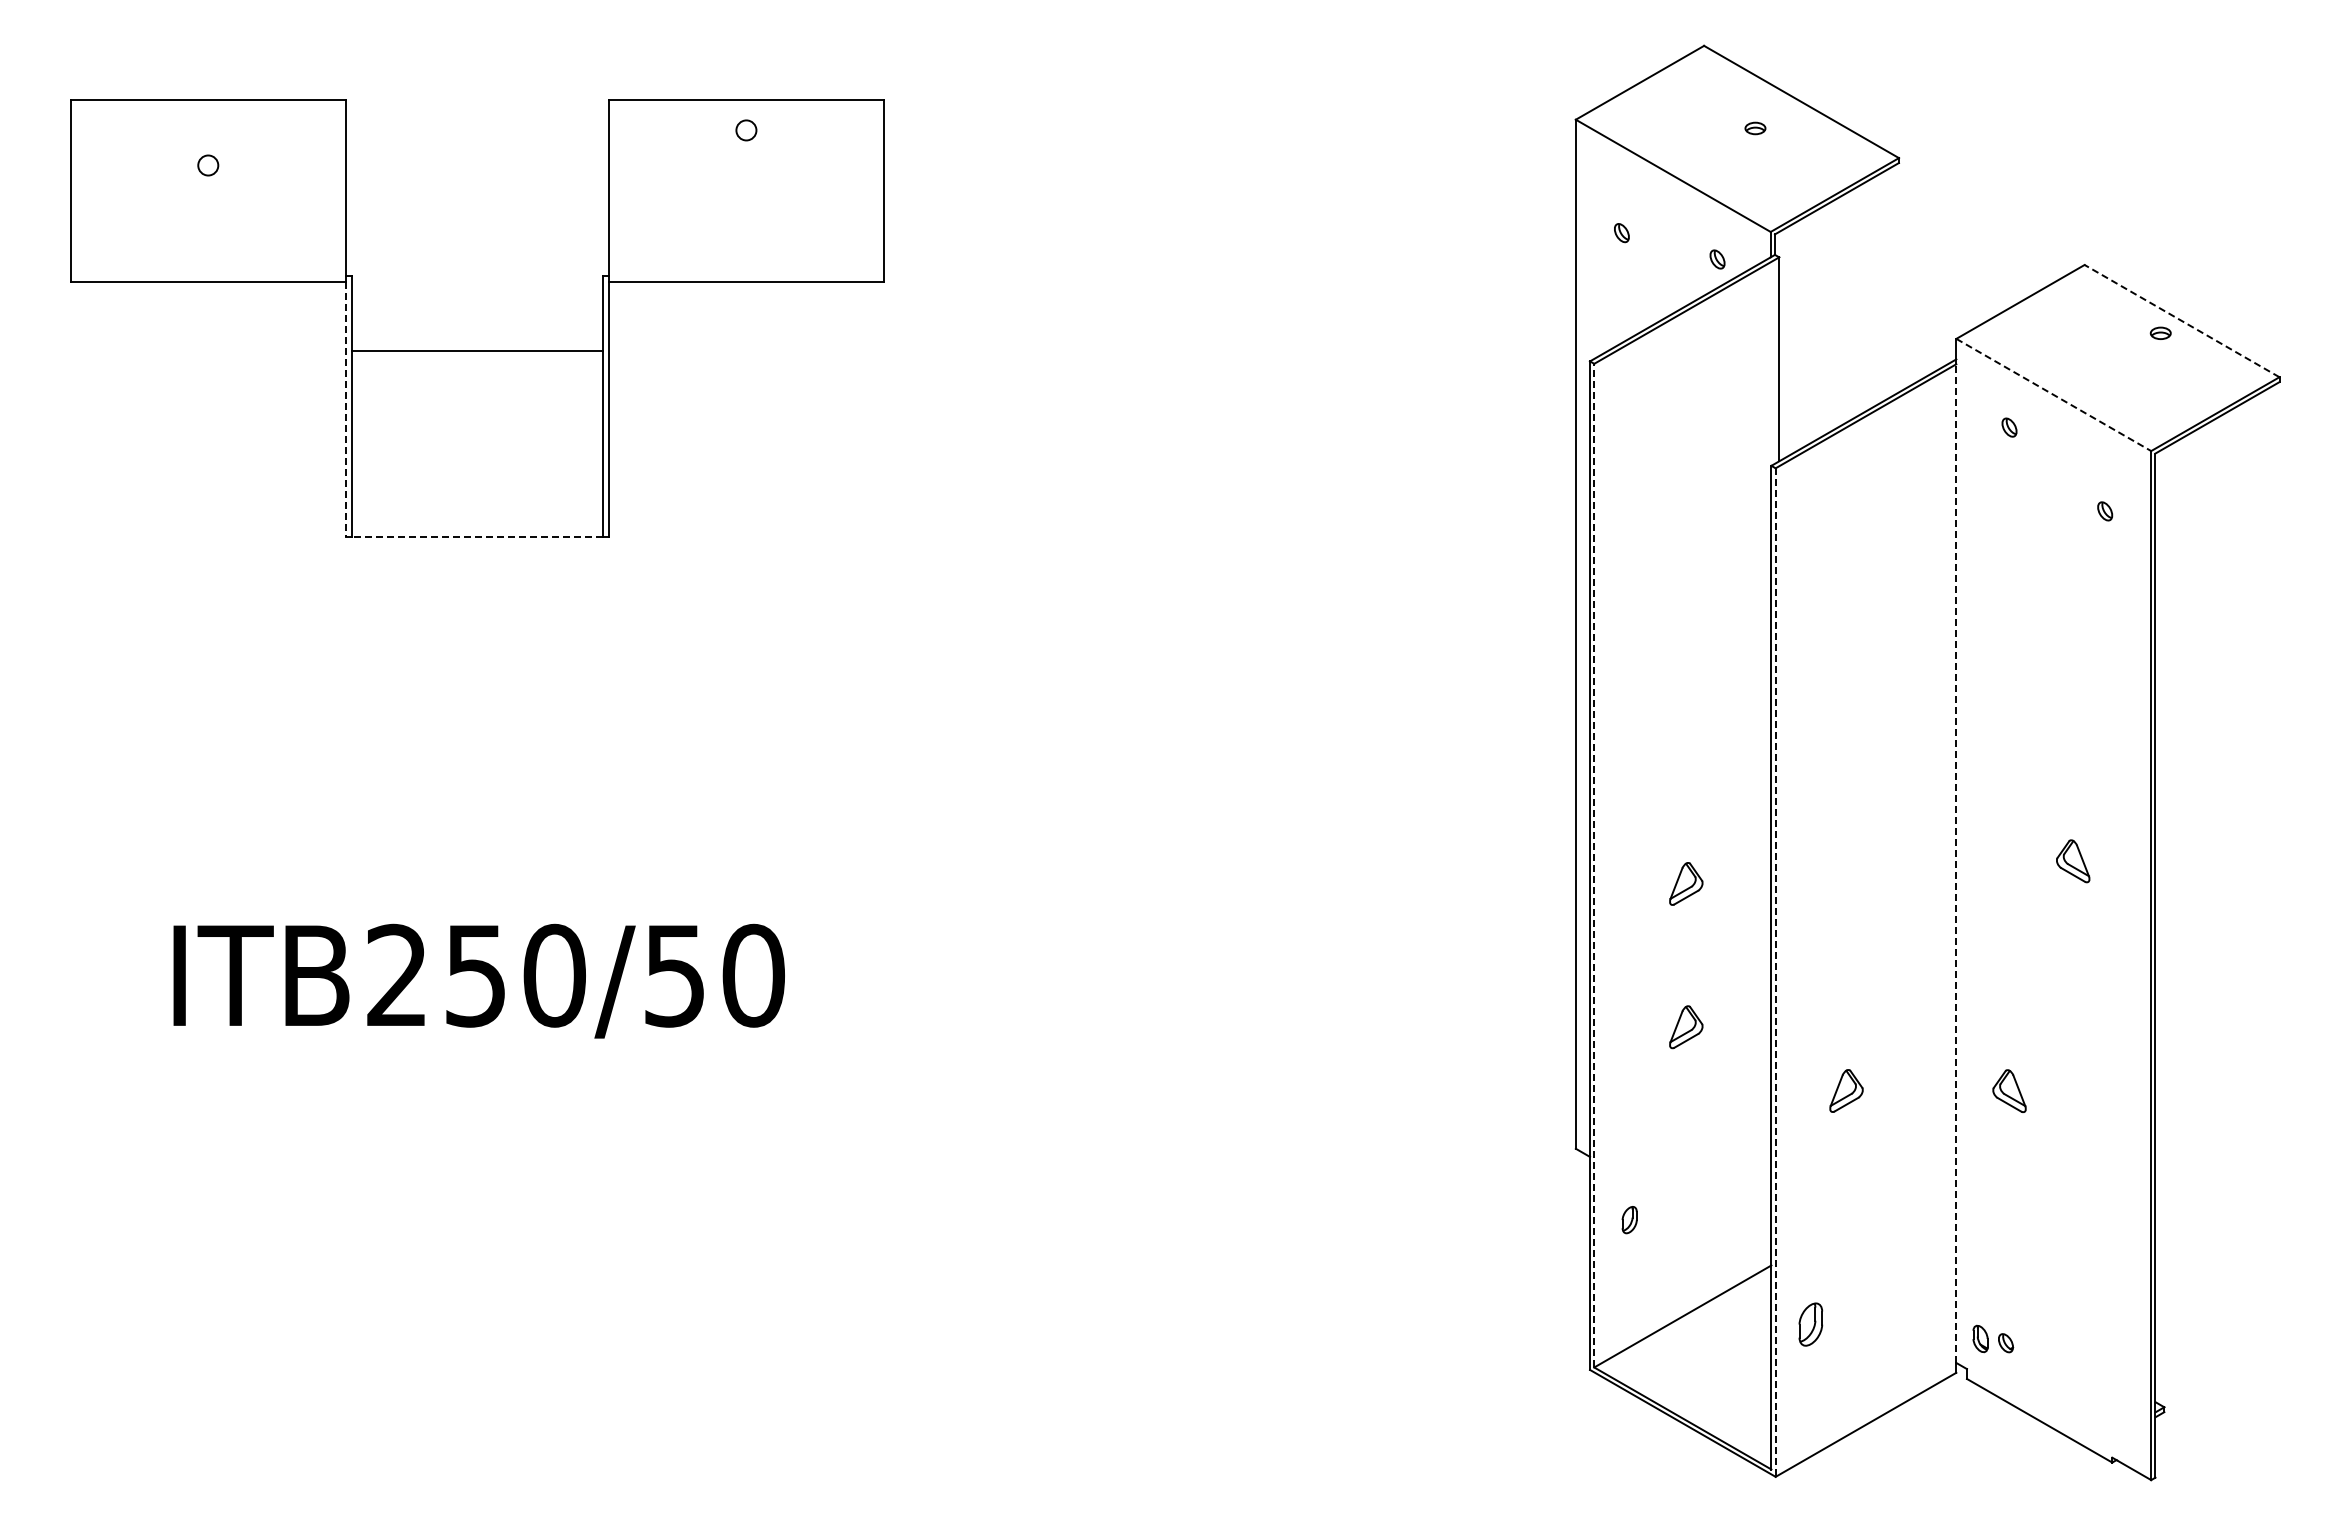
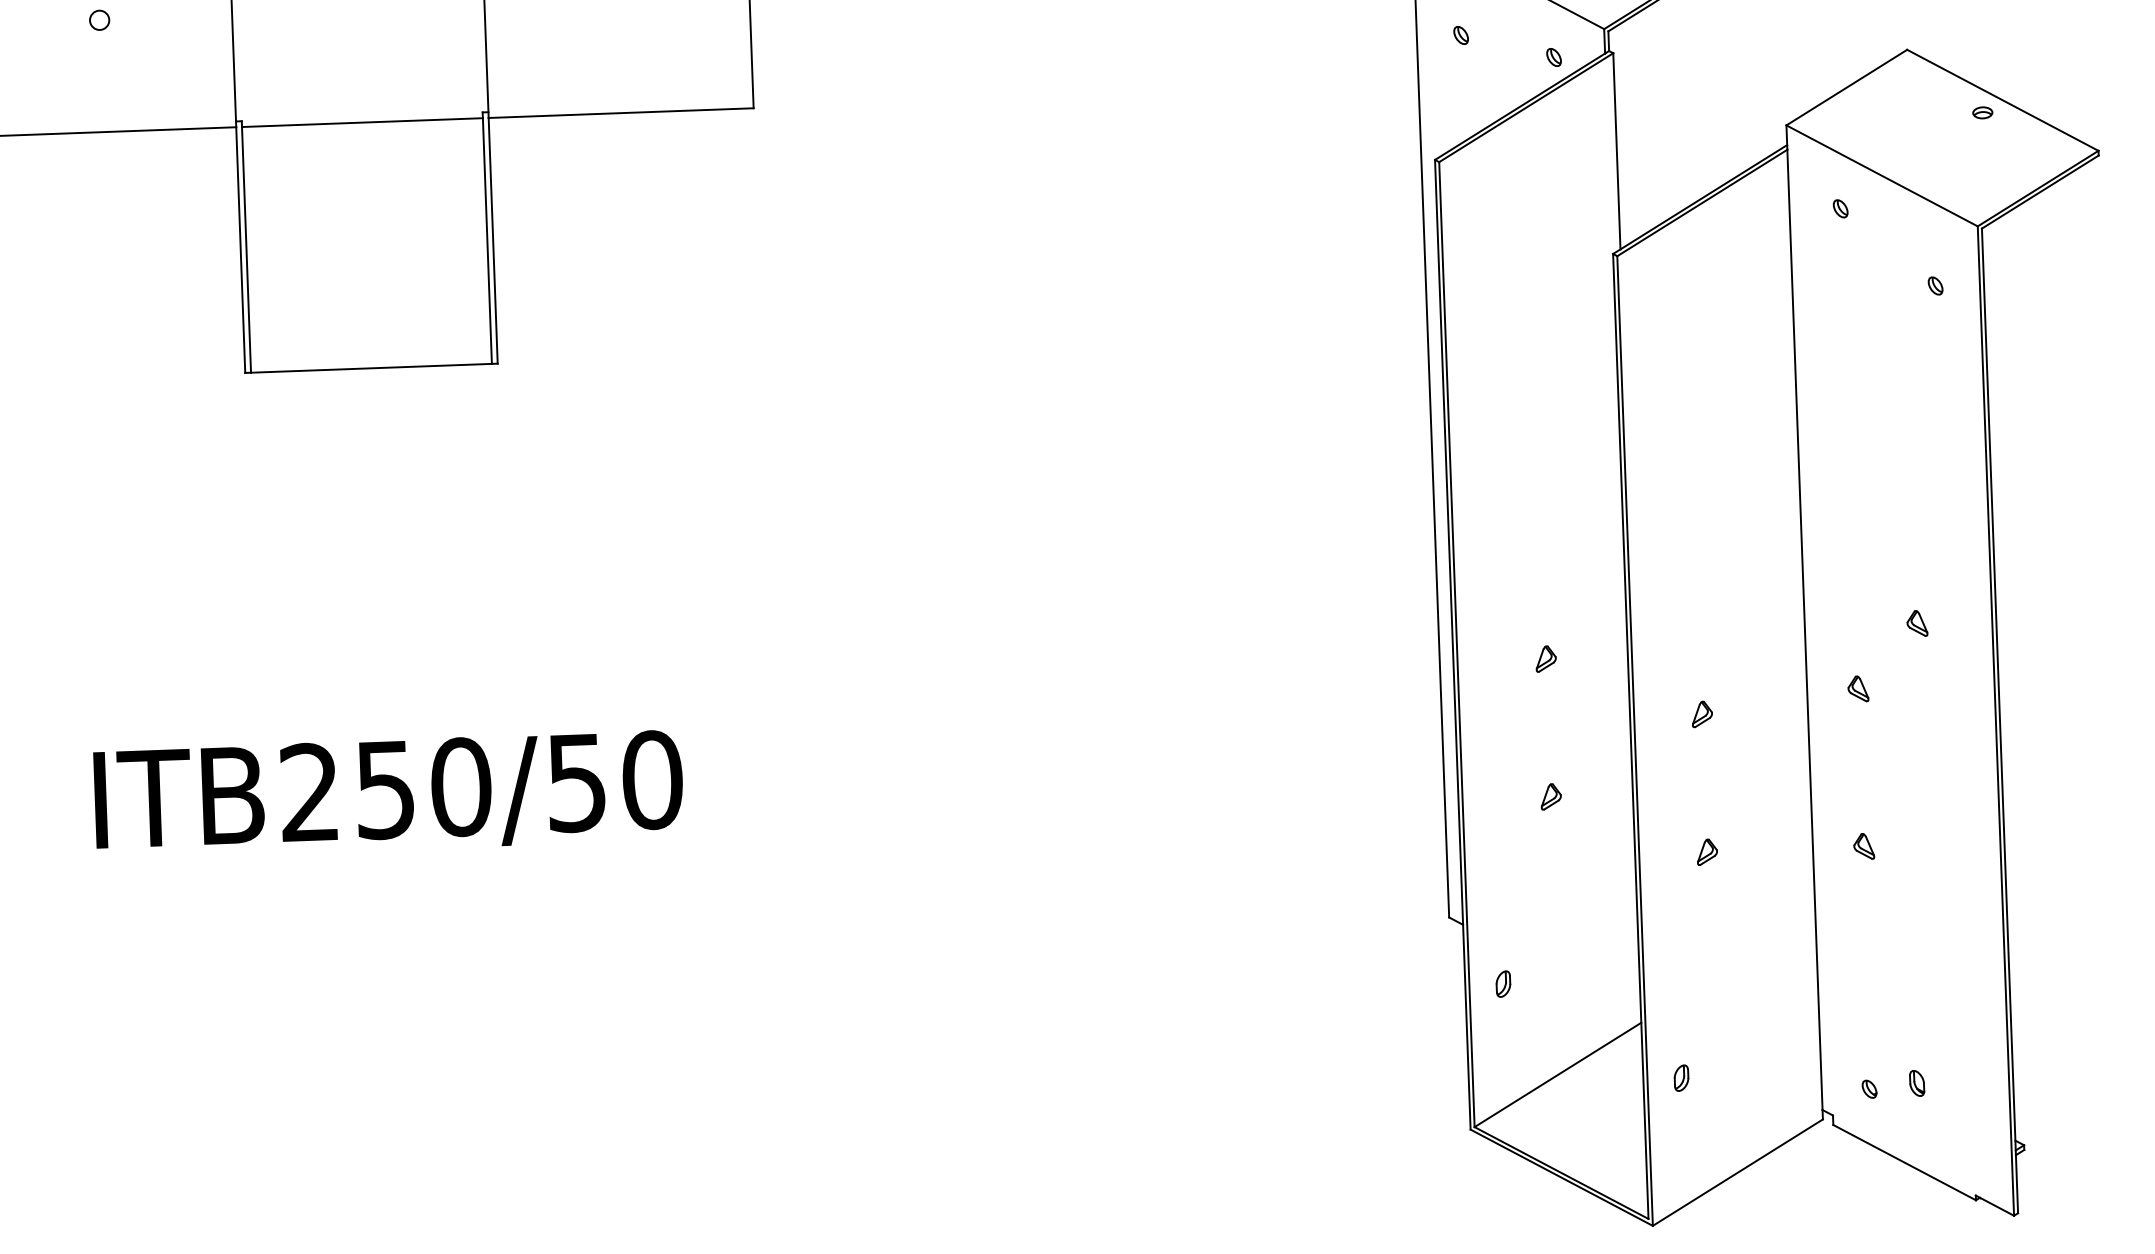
line: (2181, 320) -> (2002, 99), dashed -> solid
line: (477, 350) -> (362, 122), moved
line: (2054, 395) -> (1882, 176), dashed -> solid
line: (346, 409) -> (241, 250), dashed -> solid
line: (476, 537) -> (370, 368), dashed -> solid
part: (2073, 861) -> (1917, 623), size x0.62
line: (1956, 863) -> (1805, 629), dashed -> solid
line: (1594, 865) -> (1457, 644), dashed -> solid
part: (1686, 883) -> (1546, 658), size x0.62
part: (2009, 927) -> (1858, 689), added
part: (1846, 947) -> (1702, 714), added
line: (1775, 973) -> (1634, 741), dashed -> solid
part: (1686, 1027) -> (1551, 796), size x0.62
part: (1846, 1090) -> (1707, 851), size x0.62
part: (2009, 1090) -> (1864, 846), size x0.62
part: (1811, 1324) -> (1681, 1078), size x0.62
part: (1980, 1338) -> (1917, 1082), moved

